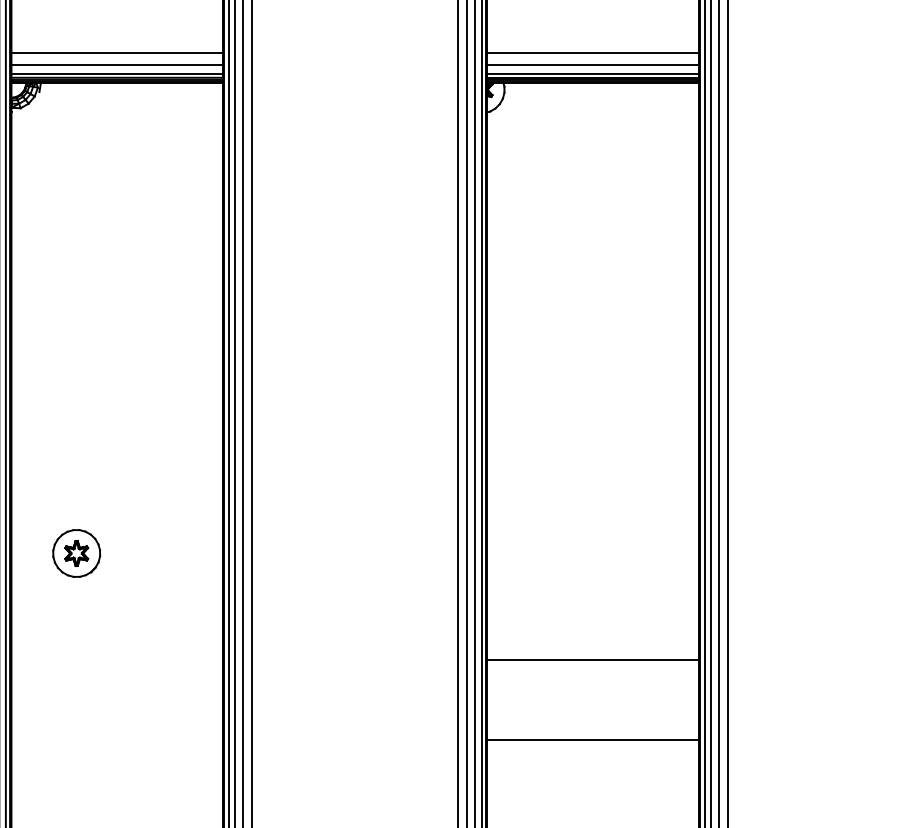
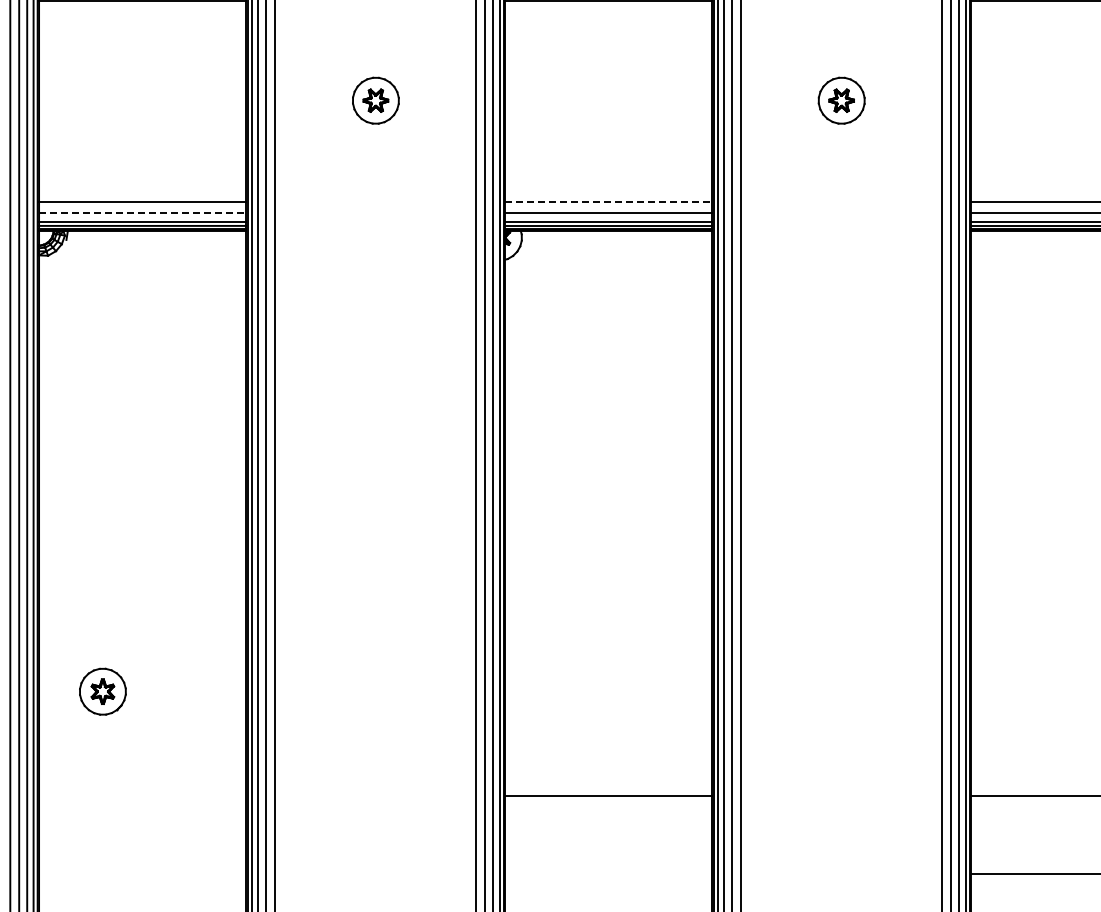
line: (592, 52) -> (608, 201), solid -> dashed
line: (117, 65) -> (142, 213), solid -> dashed
line: (592, 740) -> (608, 874), removed

